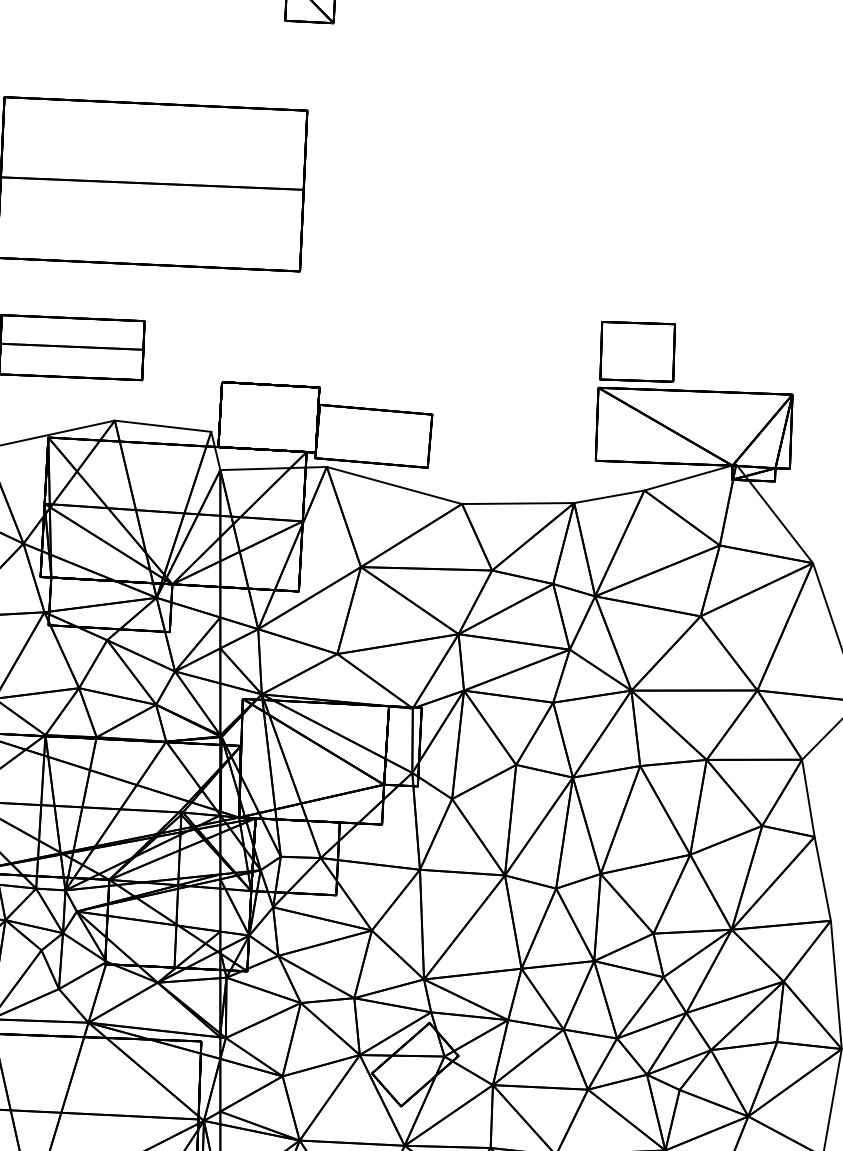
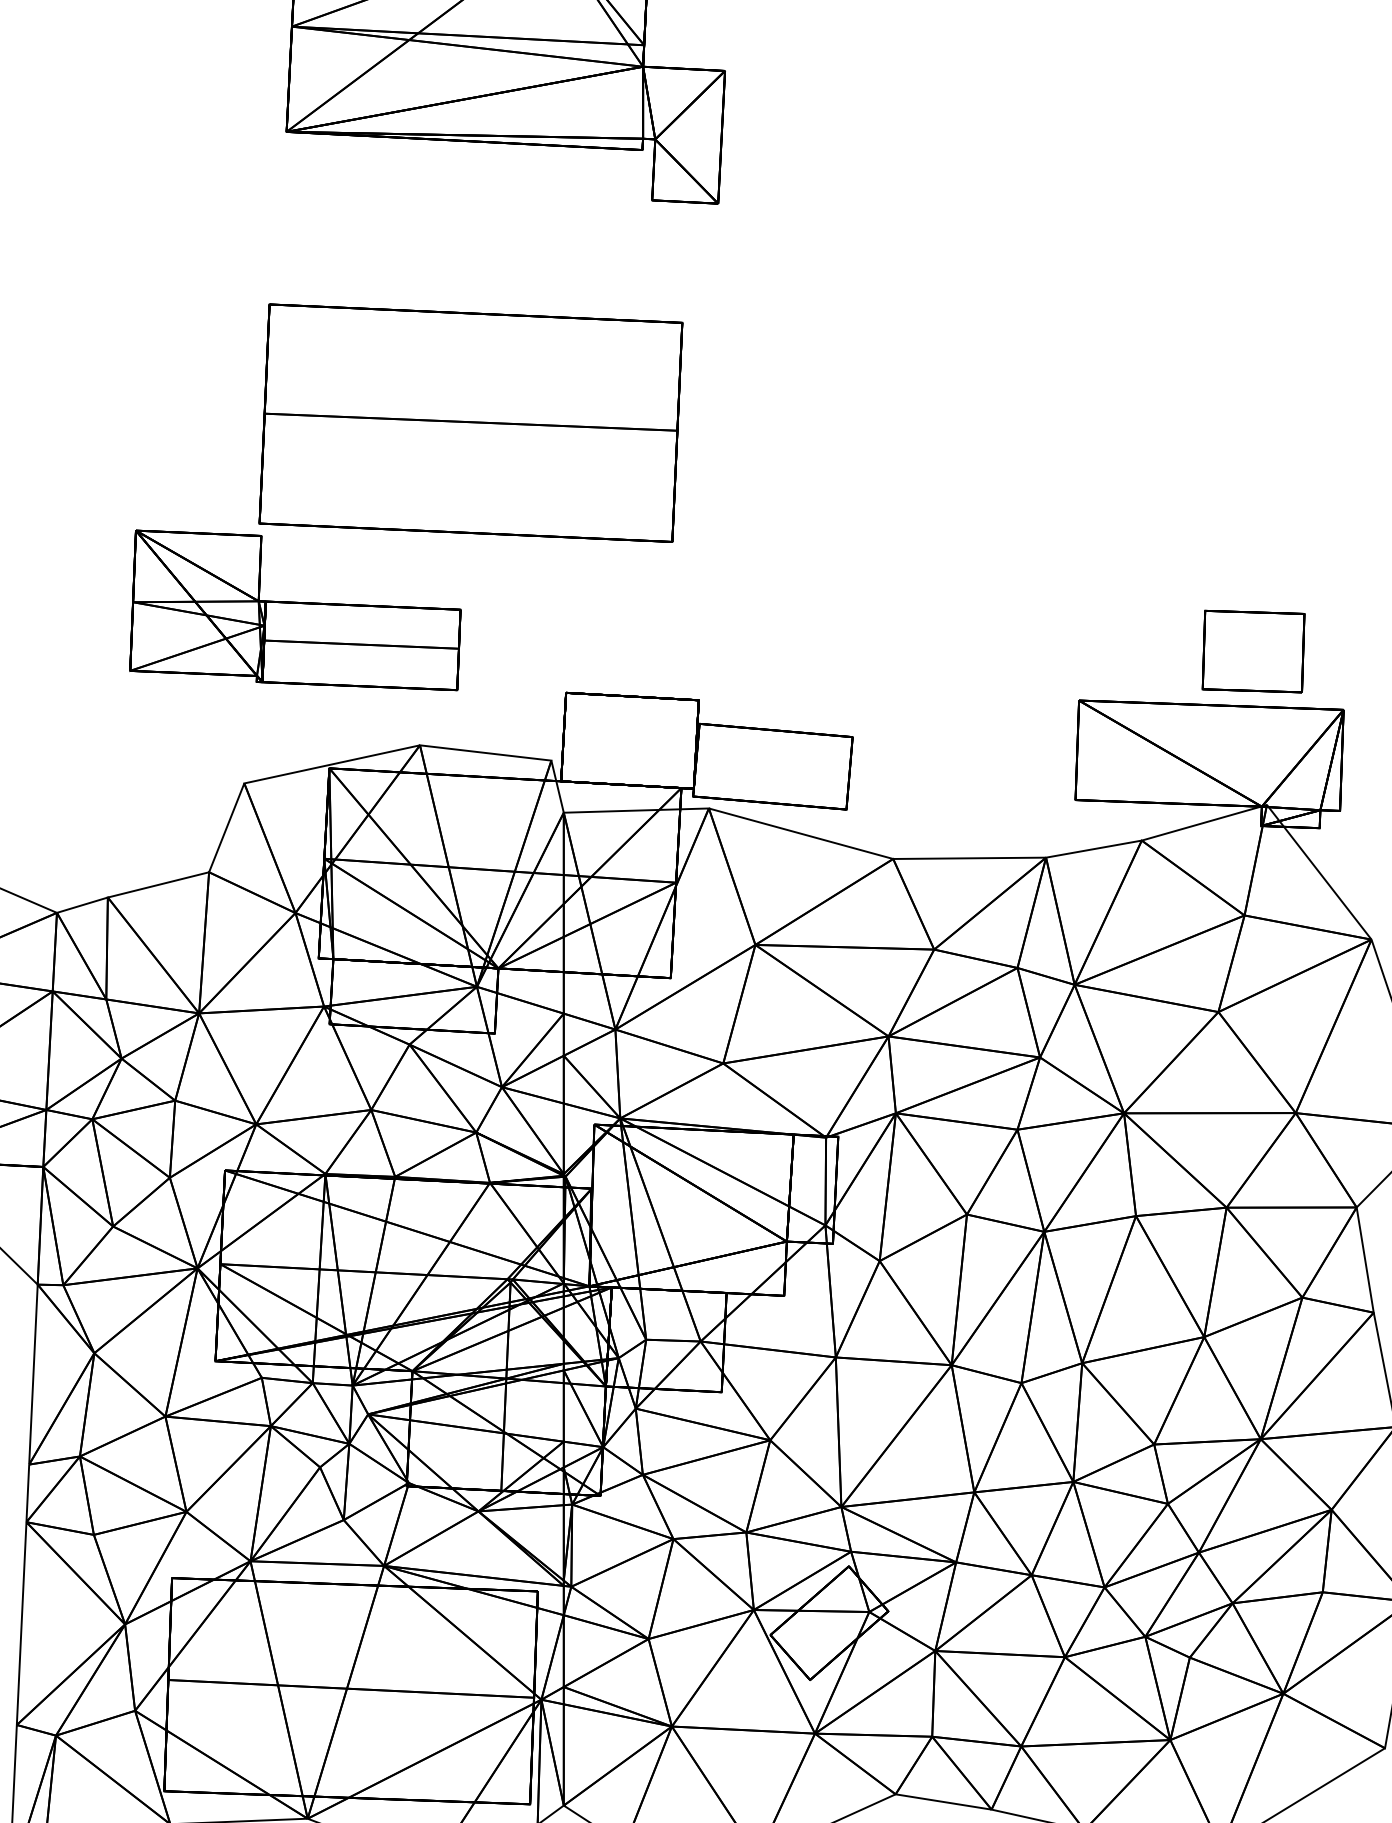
part: (637, 351) -> (1253, 651), moved

